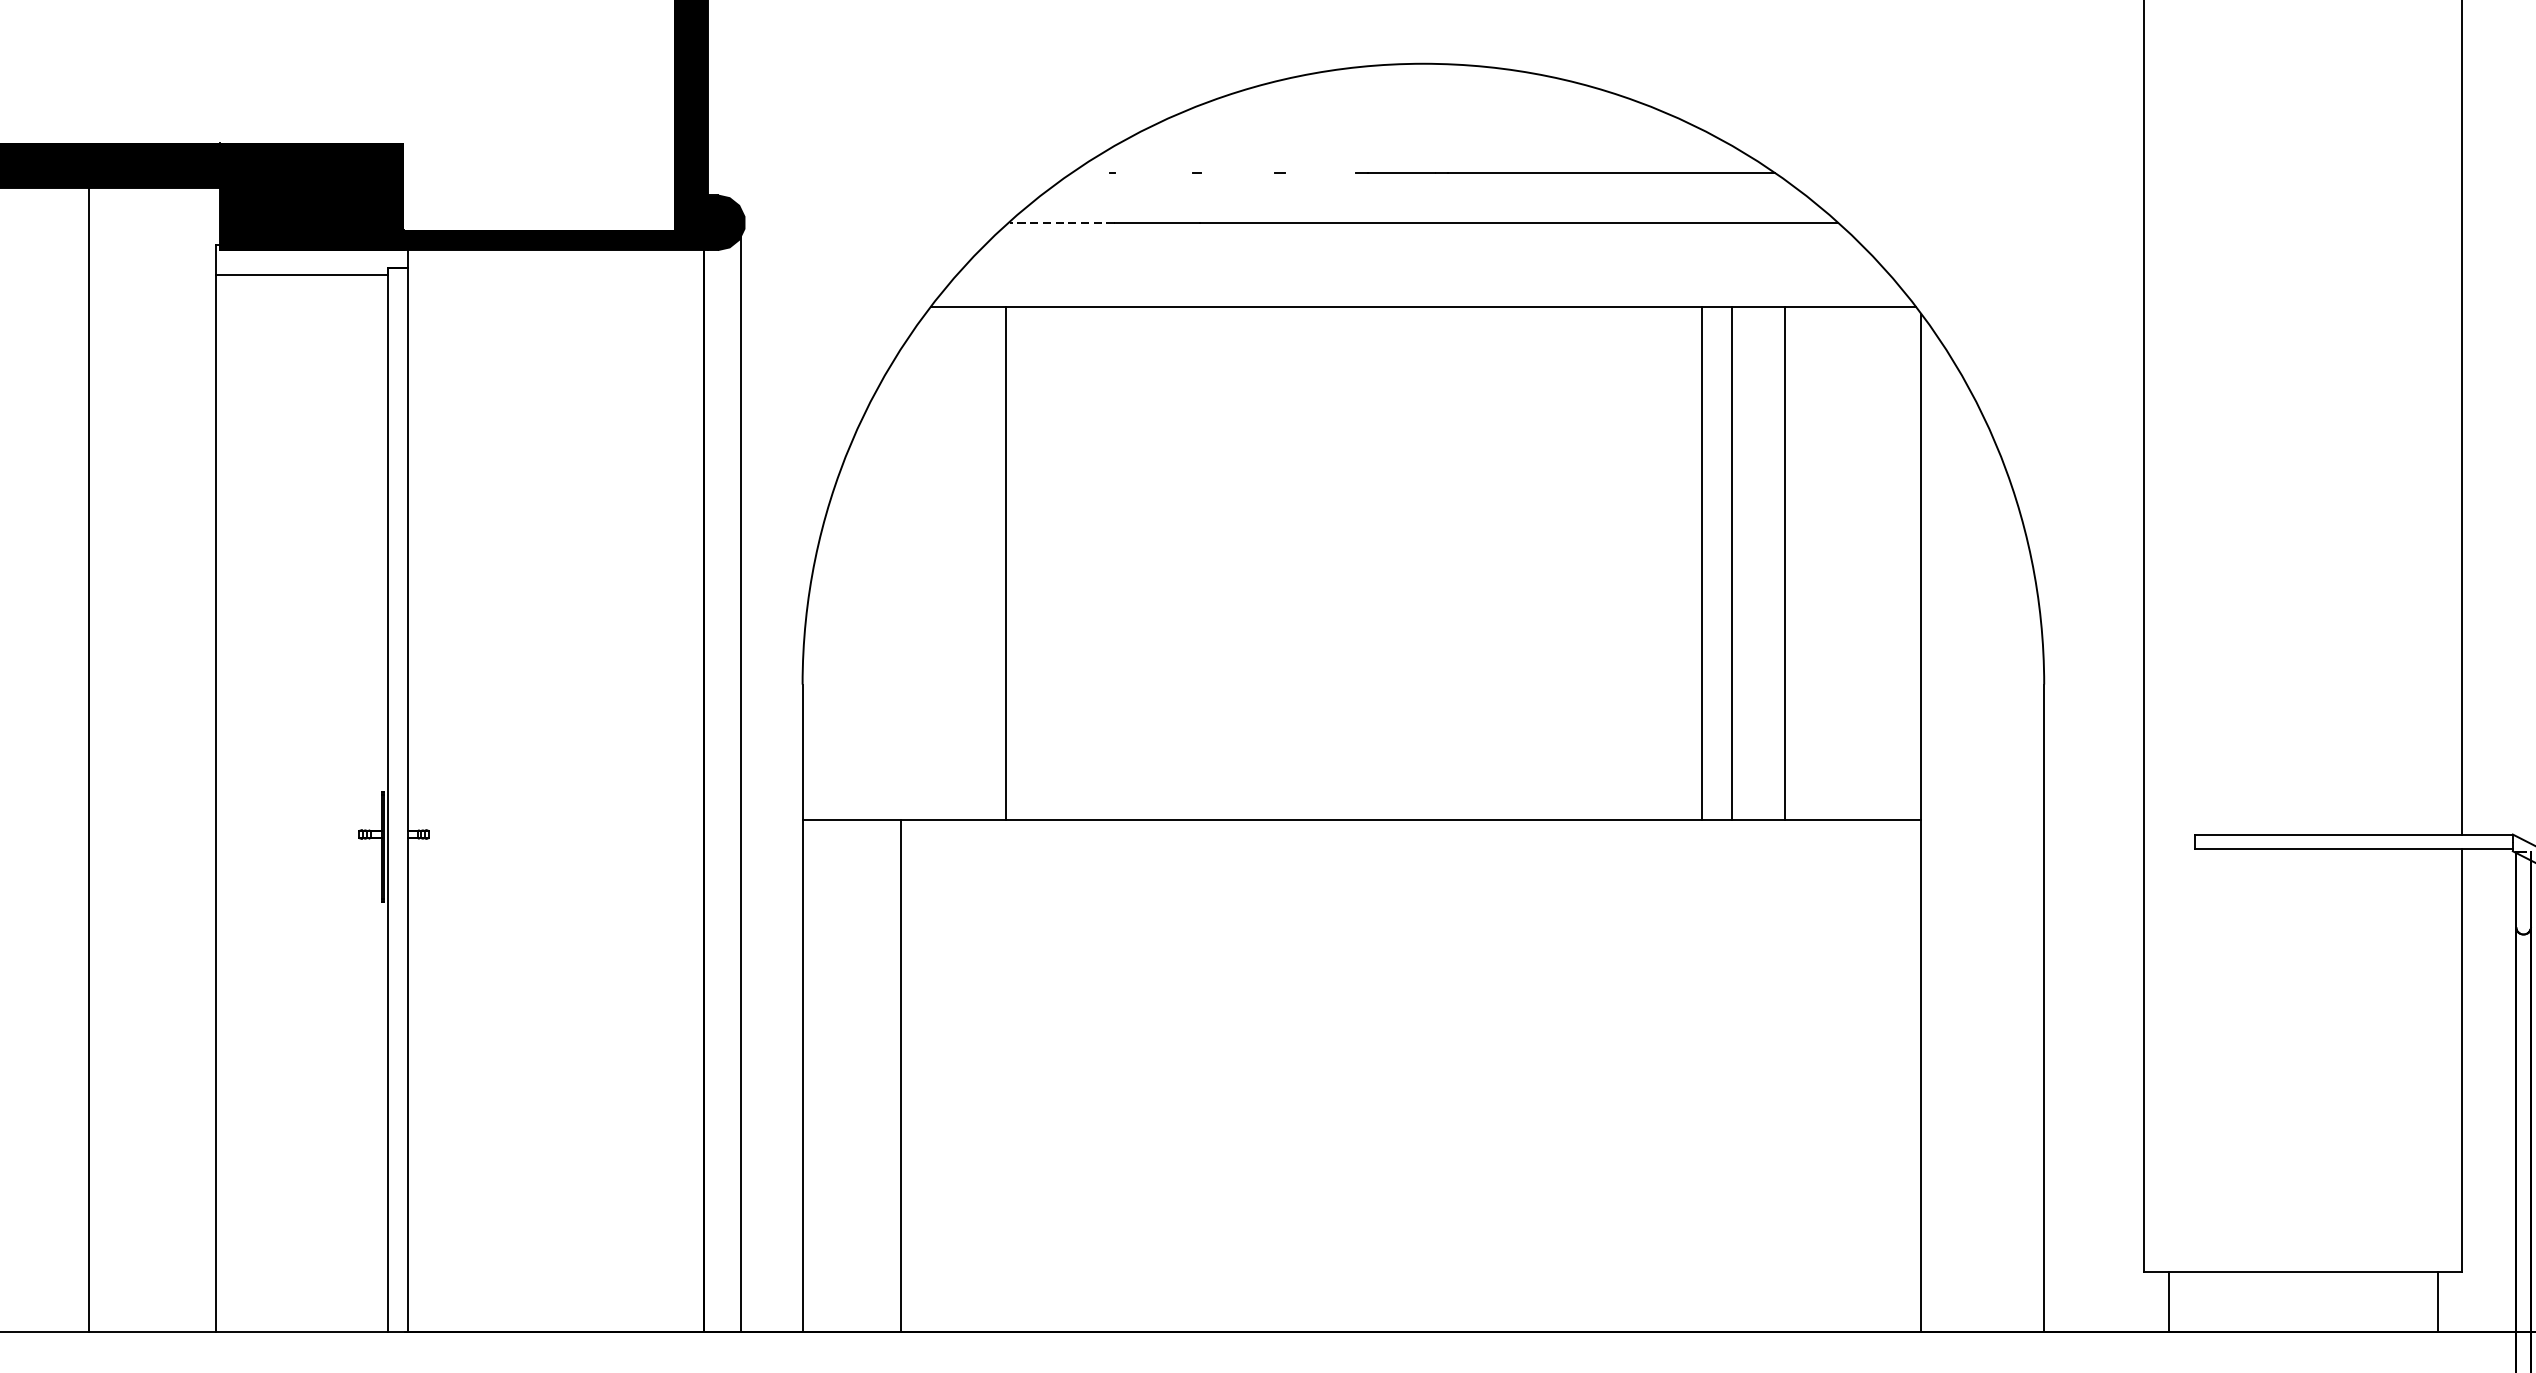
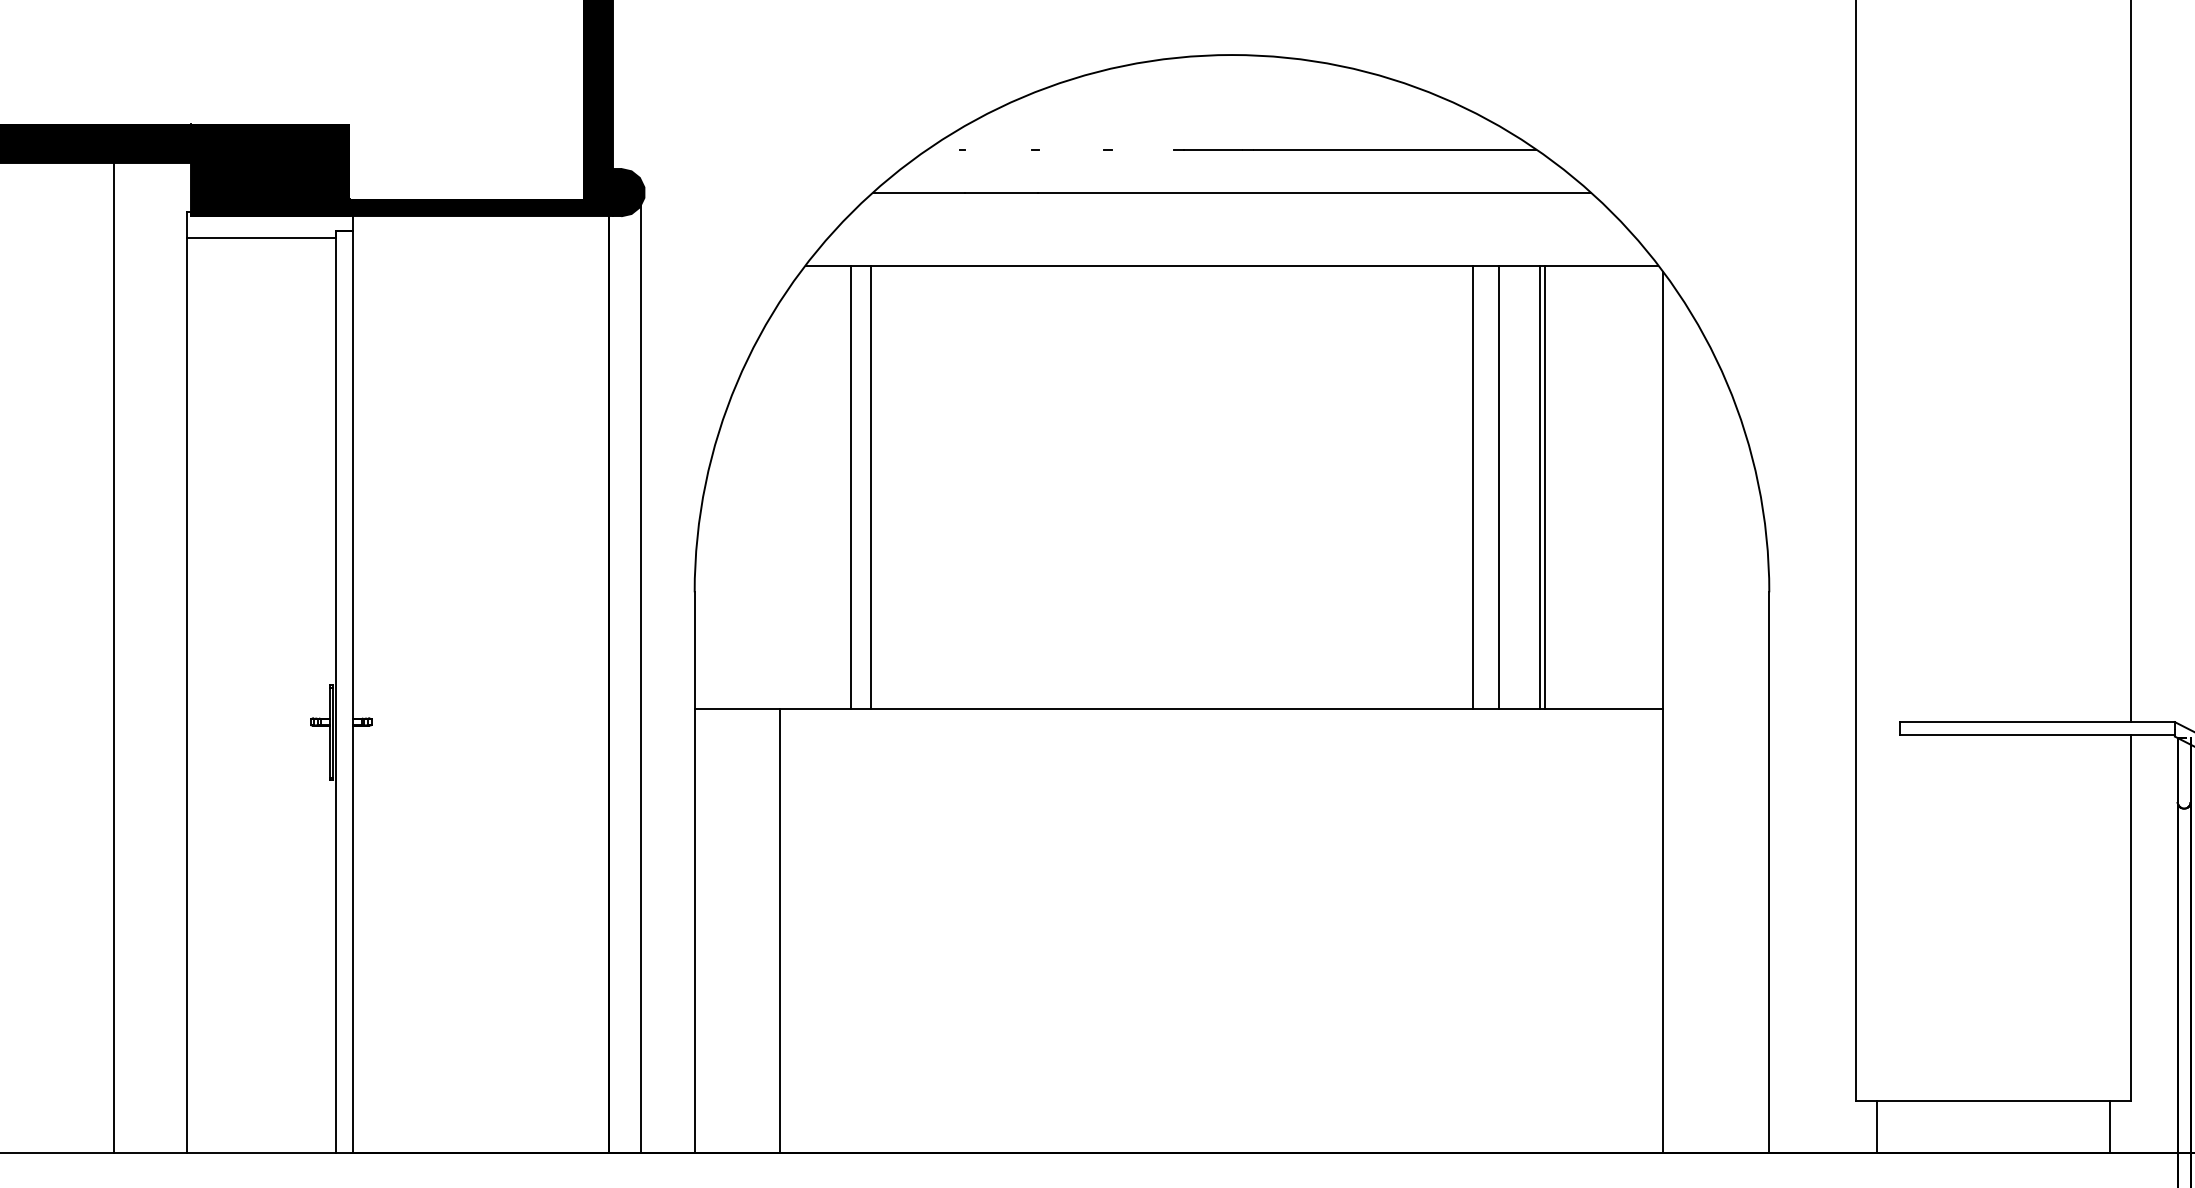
line: (1061, 222) -> (918, 192), dashed -> solid
line: (982, 563) -> (850, 487), added
line: (1778, 563) -> (1539, 487), added
line: (89, 759) -> (114, 657), moved

